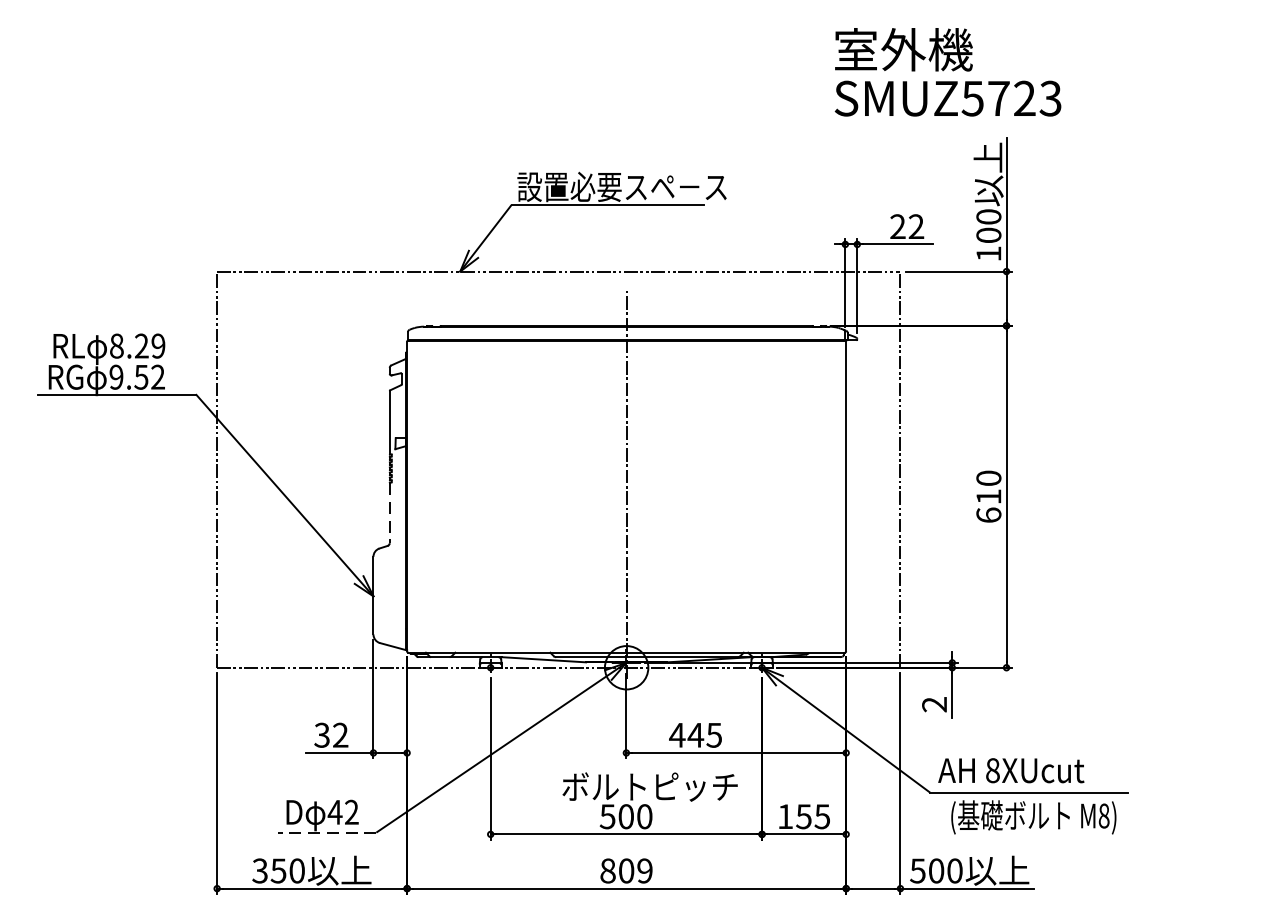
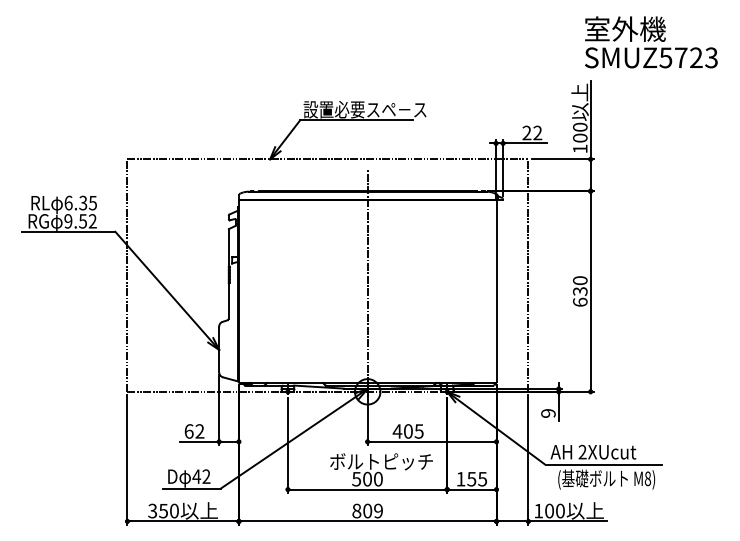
text: (948, 72) -> (651, 42), moved
text: (137, 345) -> (80, 202), 8.29 -> 6.35
text: (989, 496) -> (580, 291), 610 -> 630
line: (389, 513) -> (228, 301), dashed -> solid
text: (934, 704) -> (548, 413), 2 -> 9
text: (321, 735) -> (188, 431), 32 -> 62
text: (696, 735) -> (408, 431), 445 -> 405
text: (992, 769) -> (582, 451), 8XUcut -> 2XUcut
line: (328, 832) -> (192, 488), dashed -> solid
text: (917, 871) -> (538, 511), 500 -> 100

